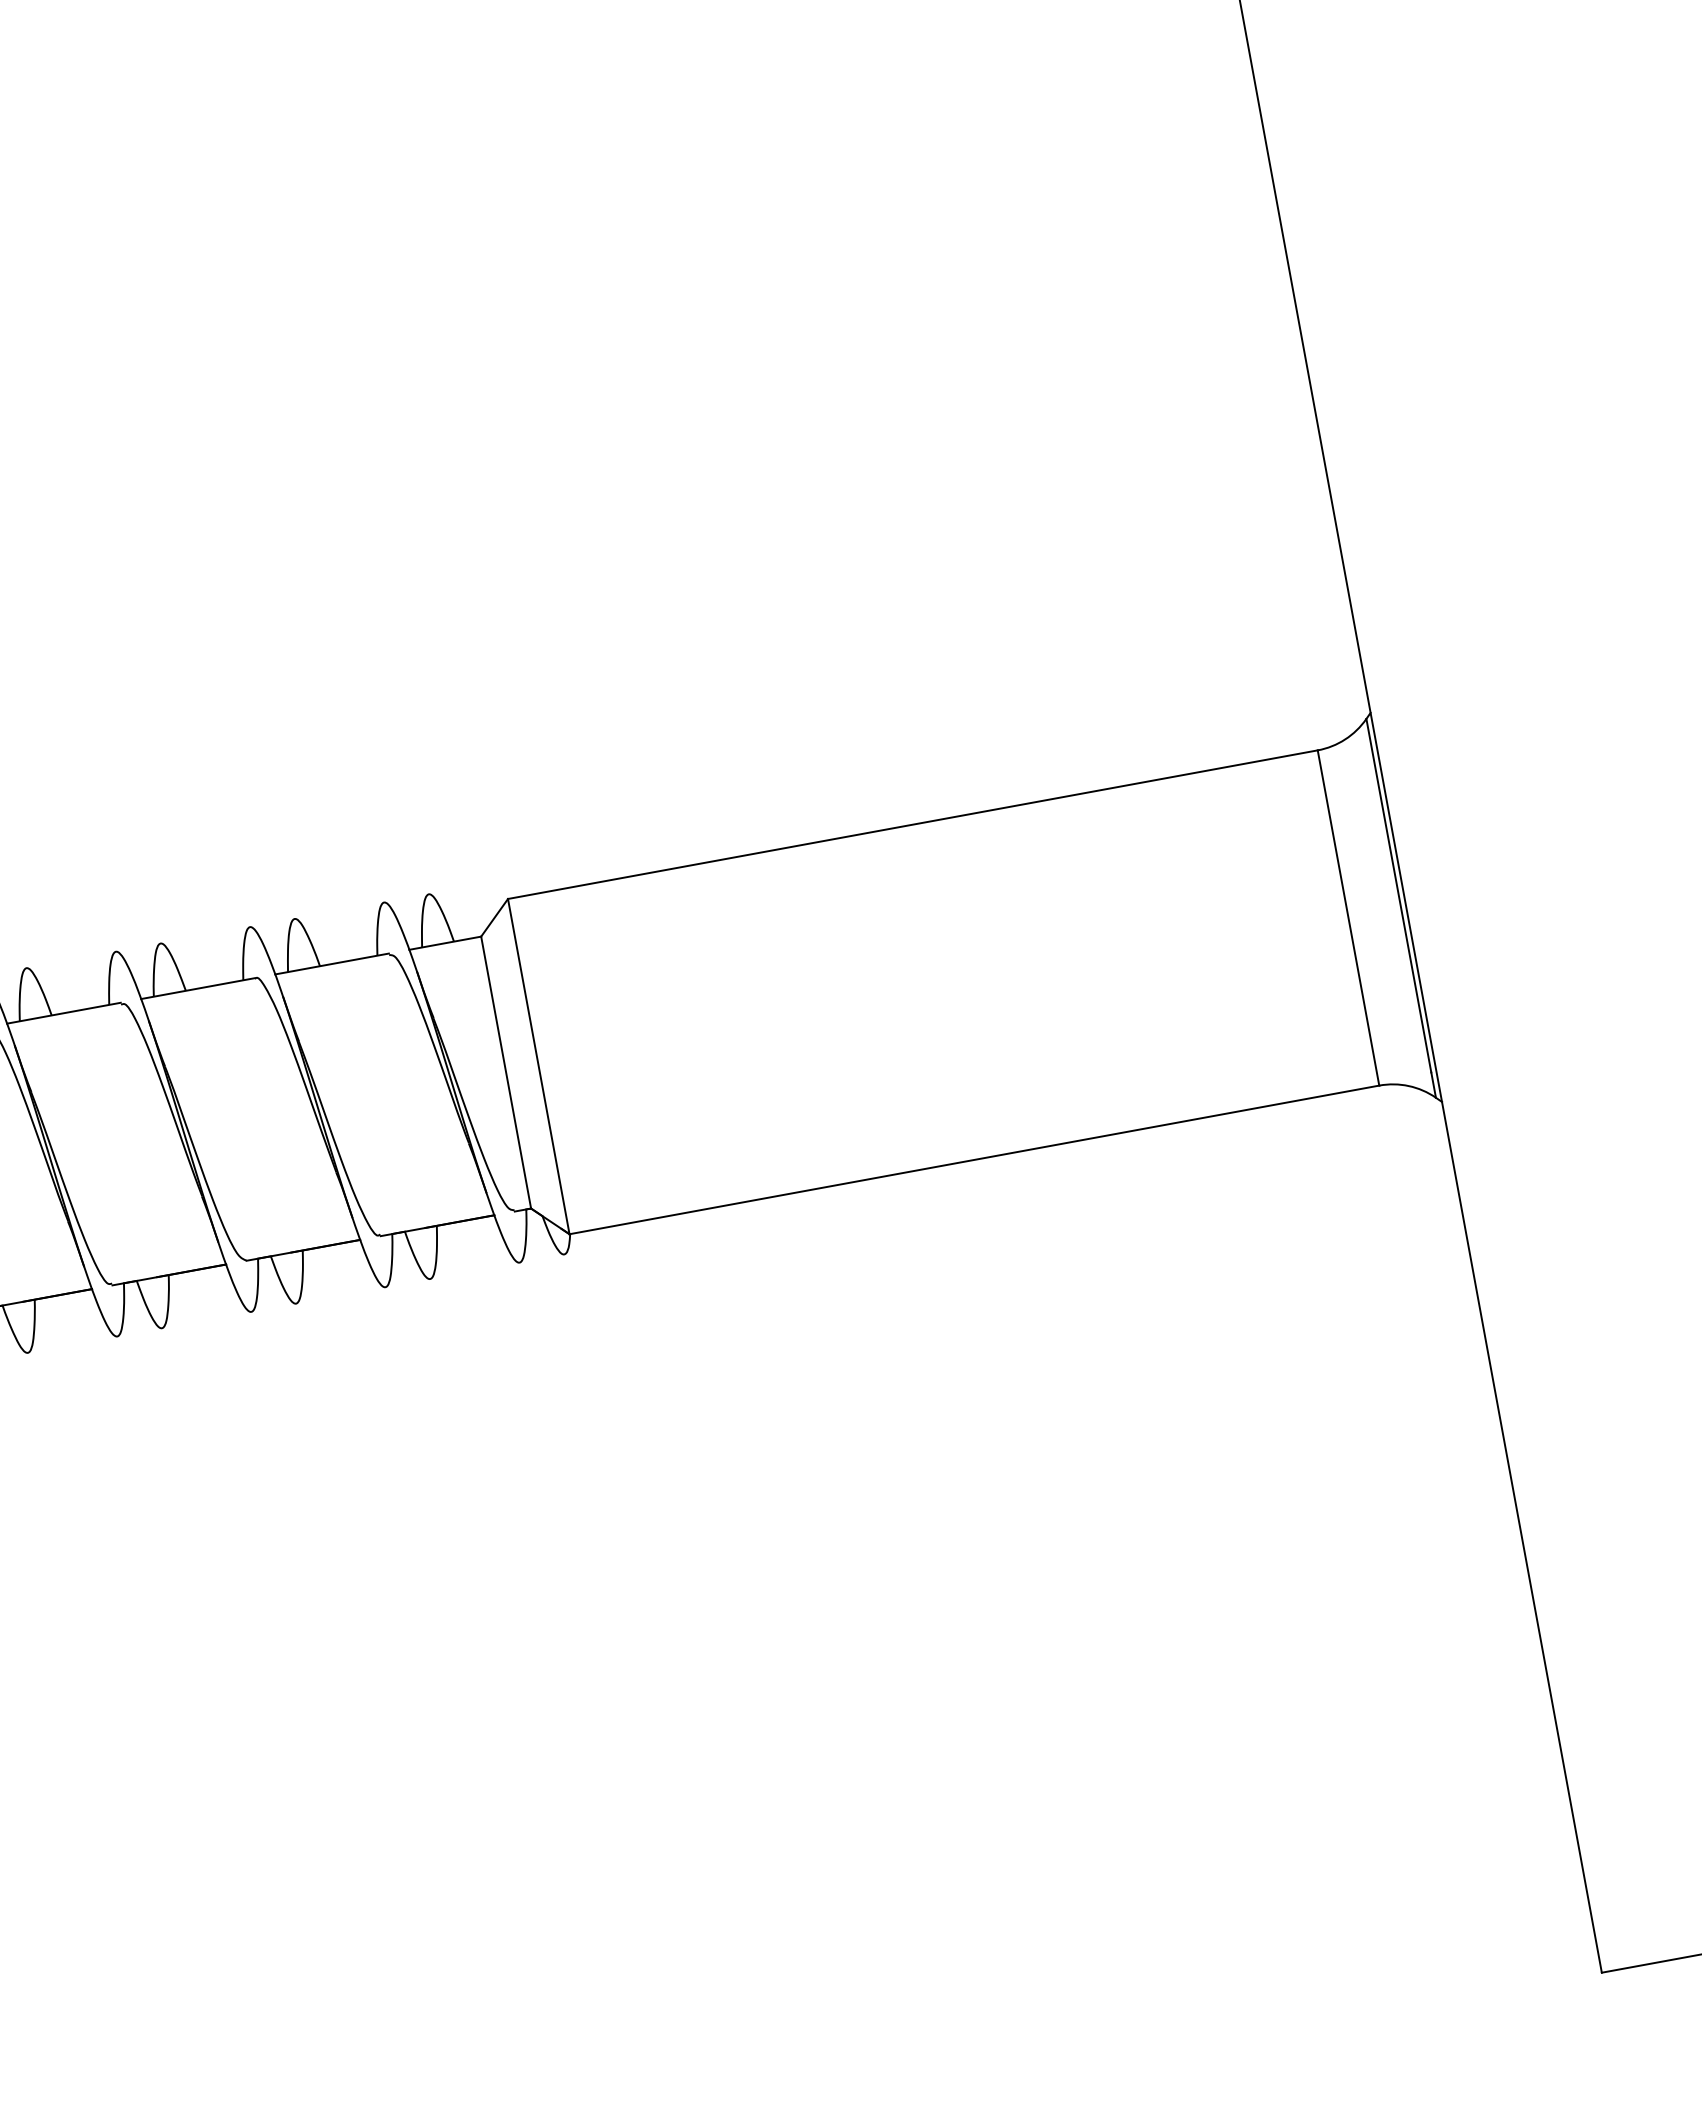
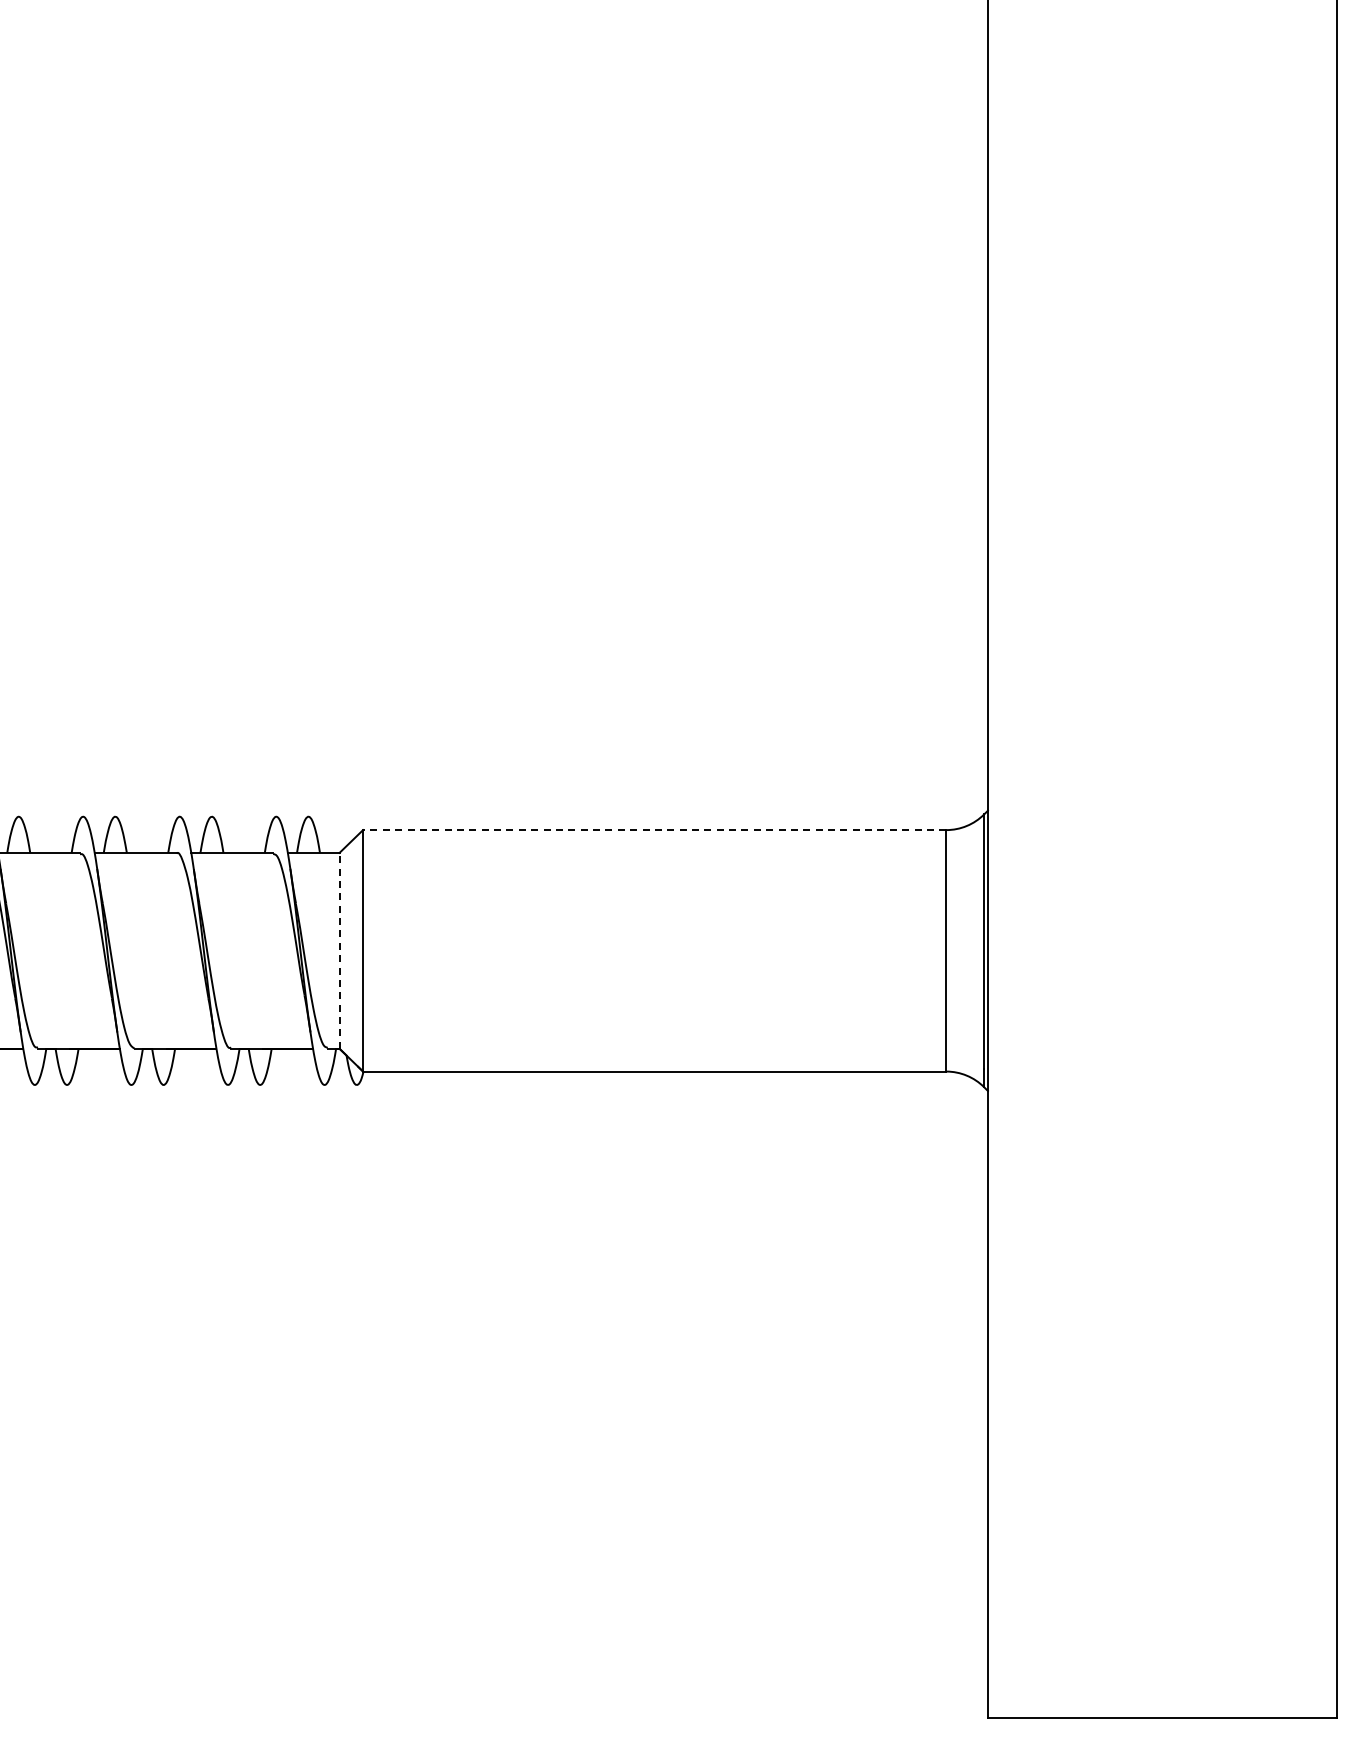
line: (912, 825) -> (654, 830), solid -> dashed
line: (505, 1072) -> (339, 950), solid -> dashed

